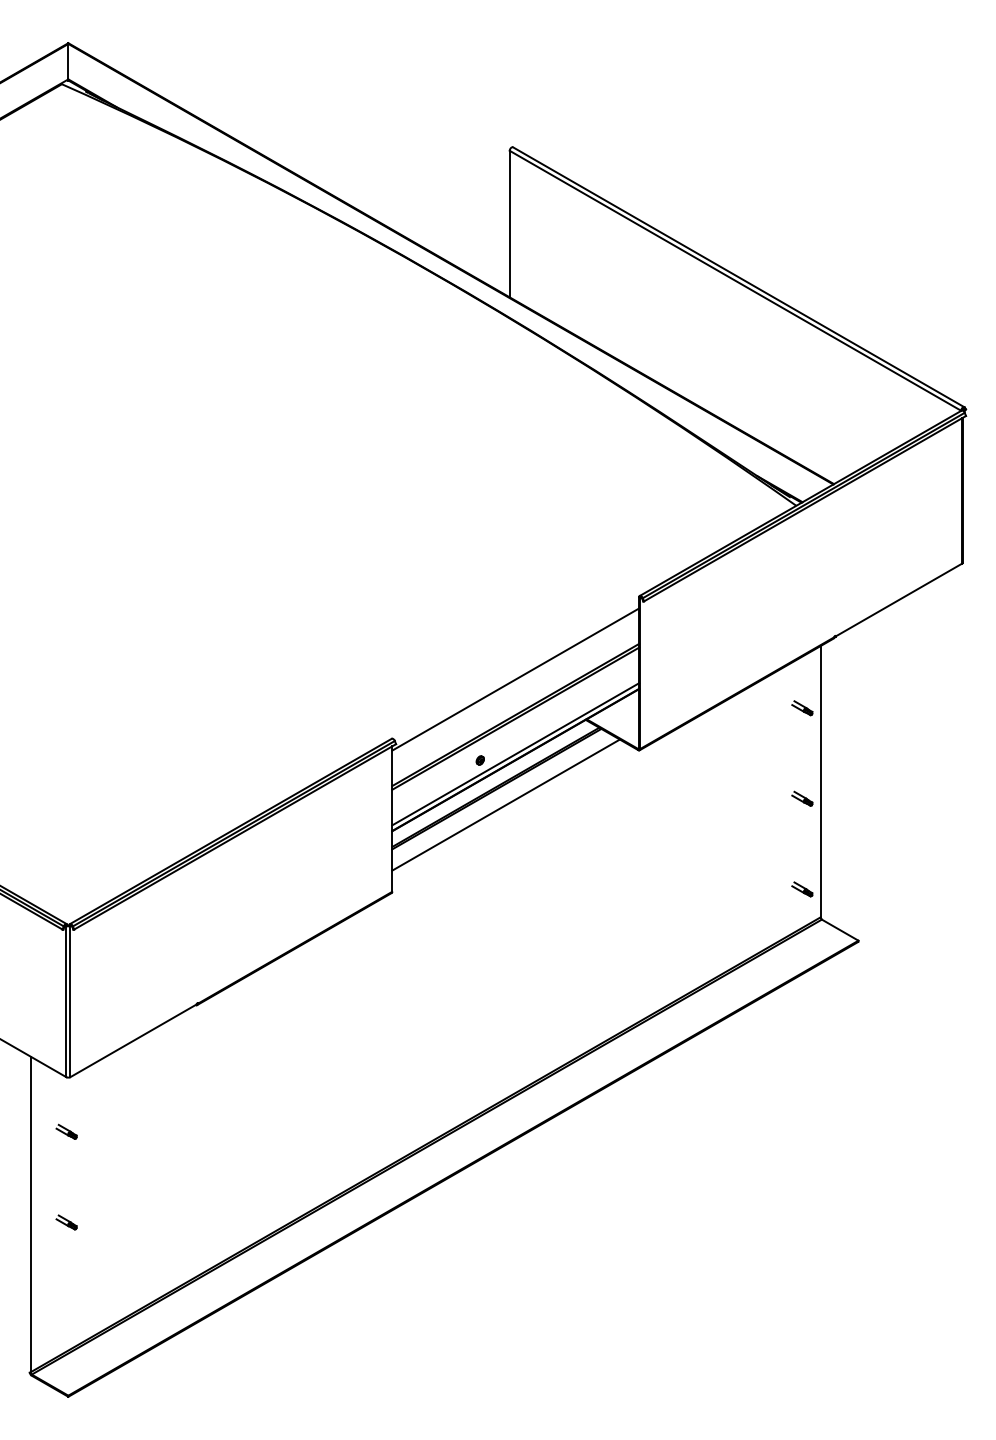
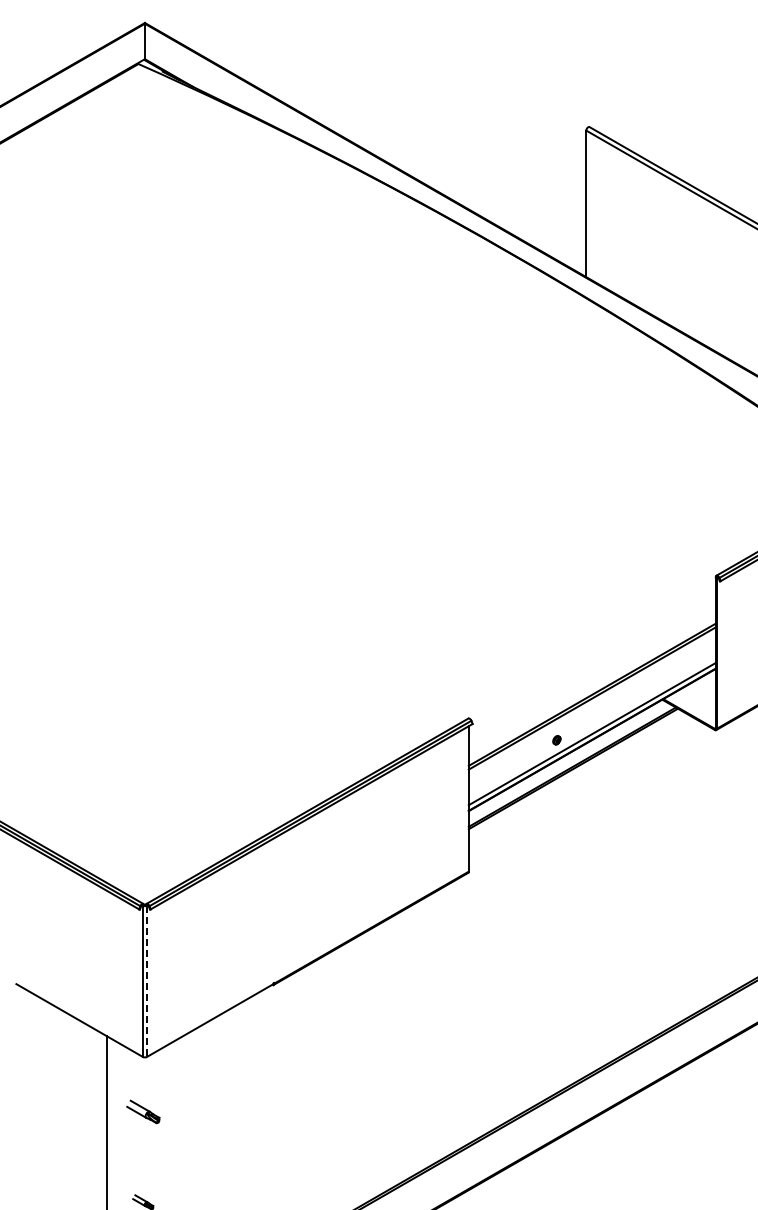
line: (515, 679) -> (592, 659), removed
line: (505, 804) -> (582, 784), removed
line: (70, 1001) -> (147, 981), solid -> dashed
part: (66, 1131) -> (143, 1111), size x1.6

